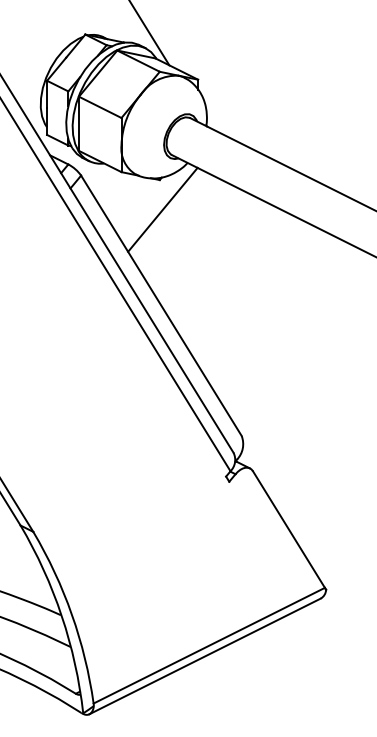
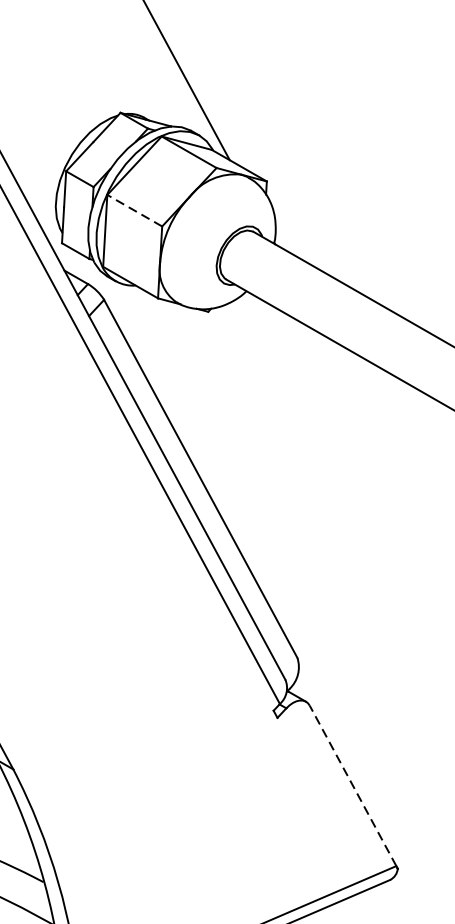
line: (100, 107) -> (135, 210), solid -> dashed
line: (162, 209) -> (209, 351), removed
line: (288, 529) -> (352, 785), solid -> dashed

